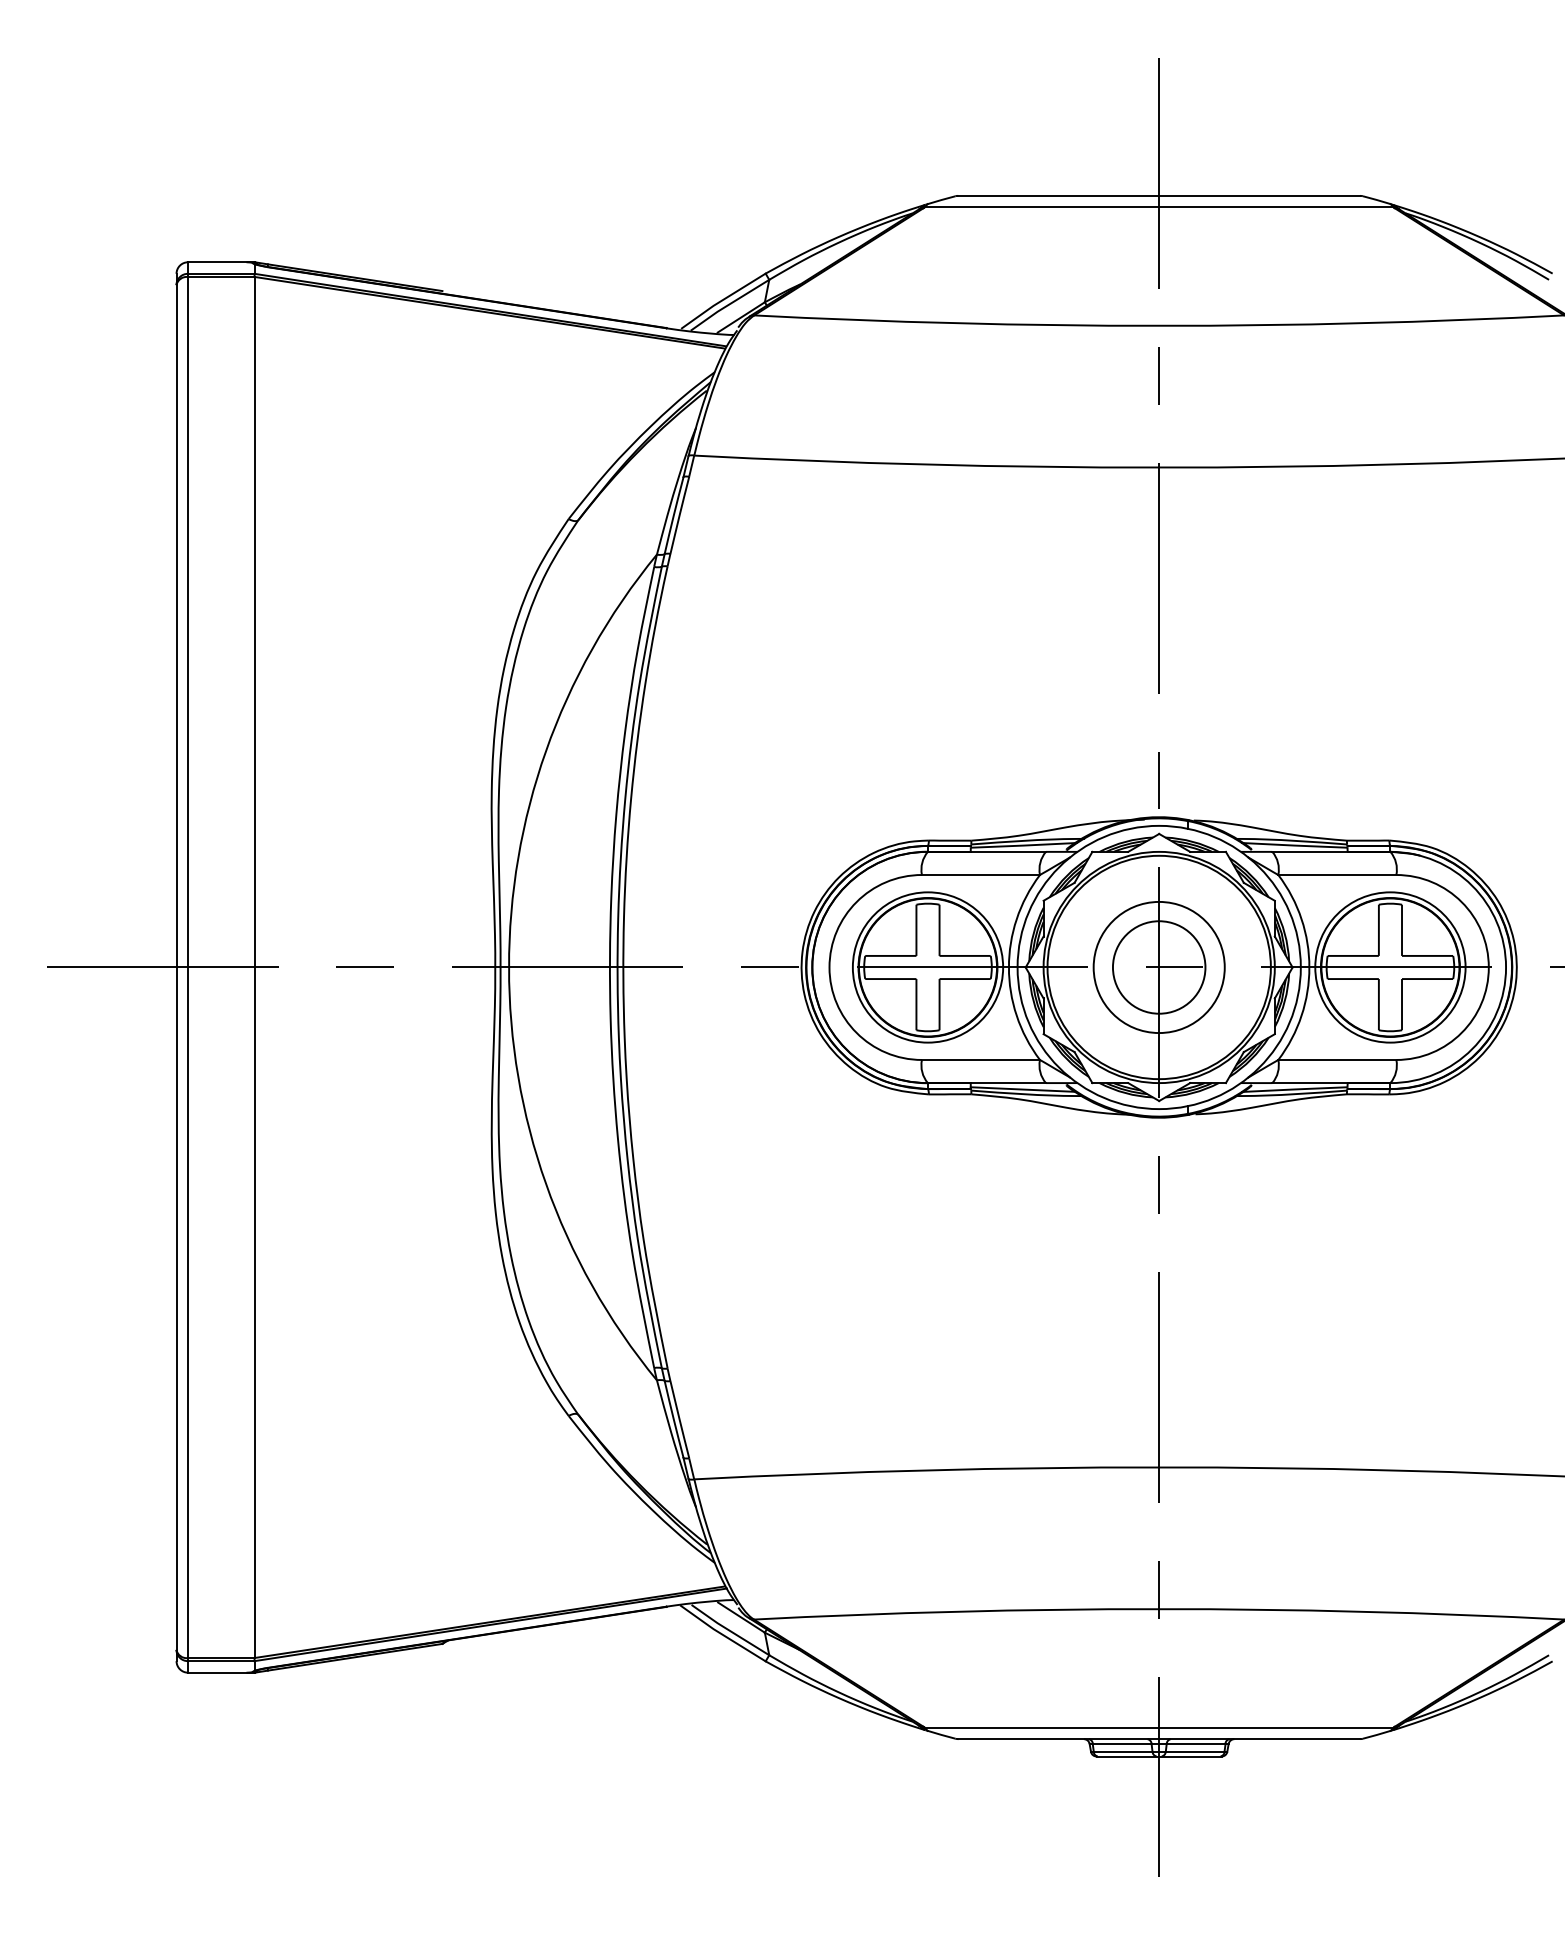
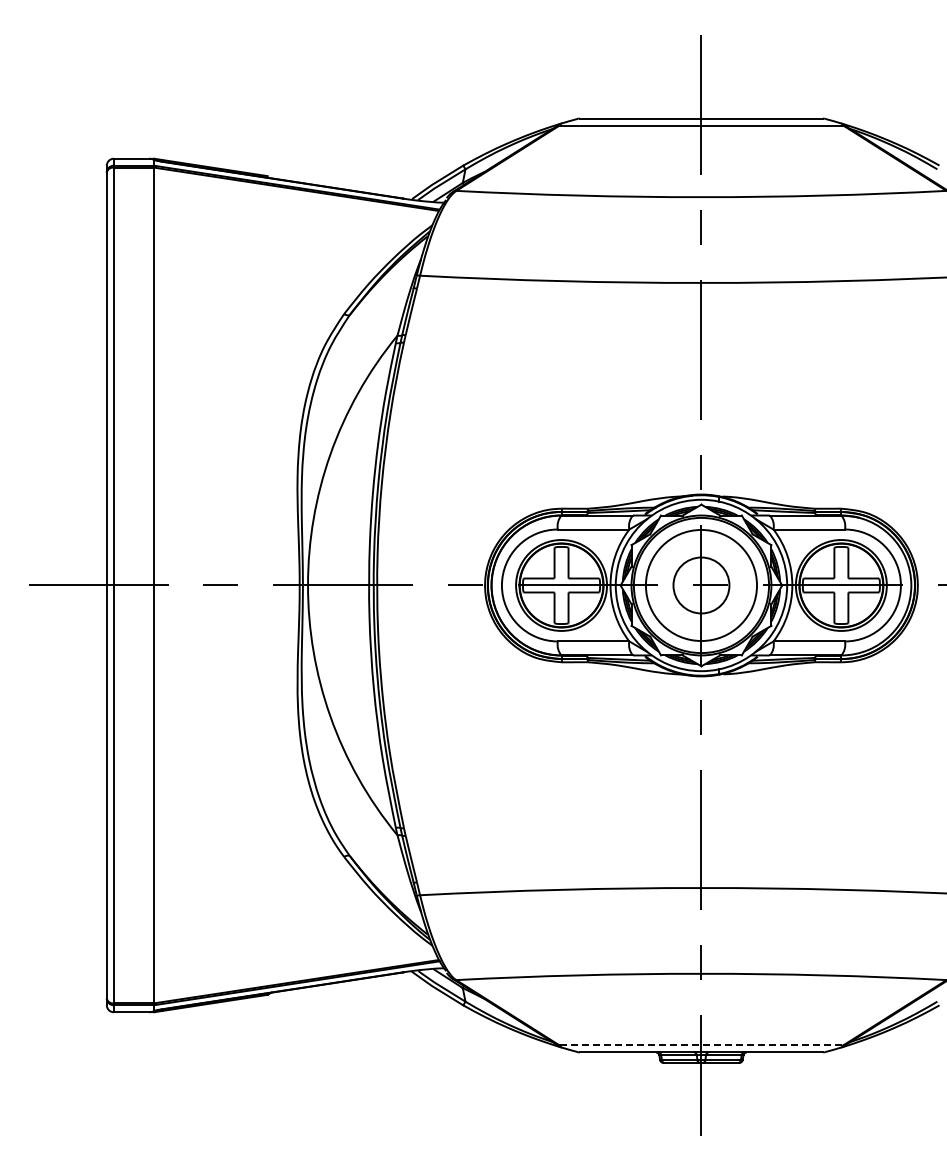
circle: (1159, 967) -> (701, 585), size x1.4
line: (1159, 1727) -> (701, 1045), solid -> dashed

